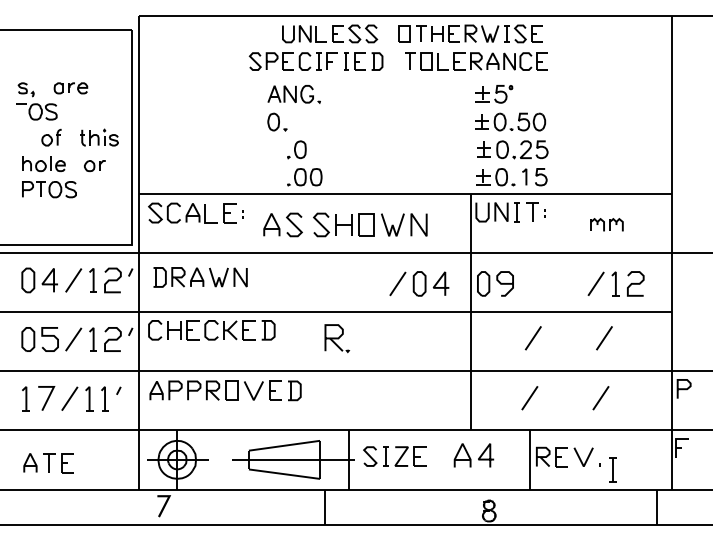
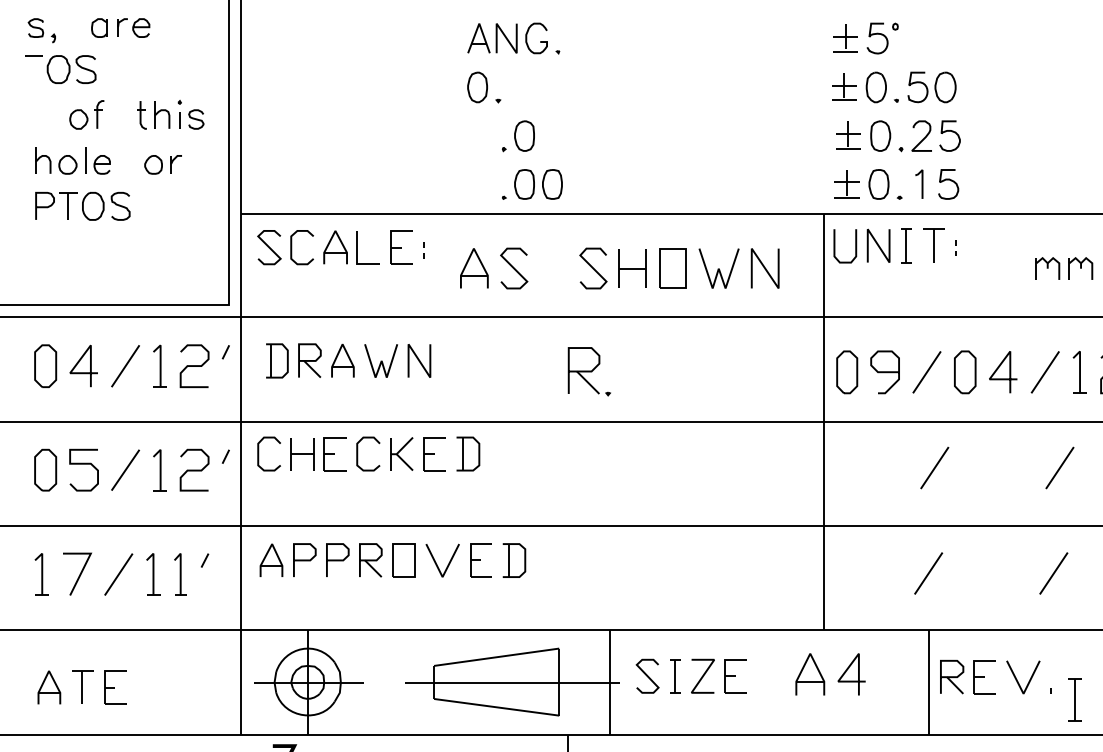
part: (370, 224) -> (679, 267), moved
part: (419, 283) -> (964, 371), moved
part: (337, 338) -> (589, 371), moved

